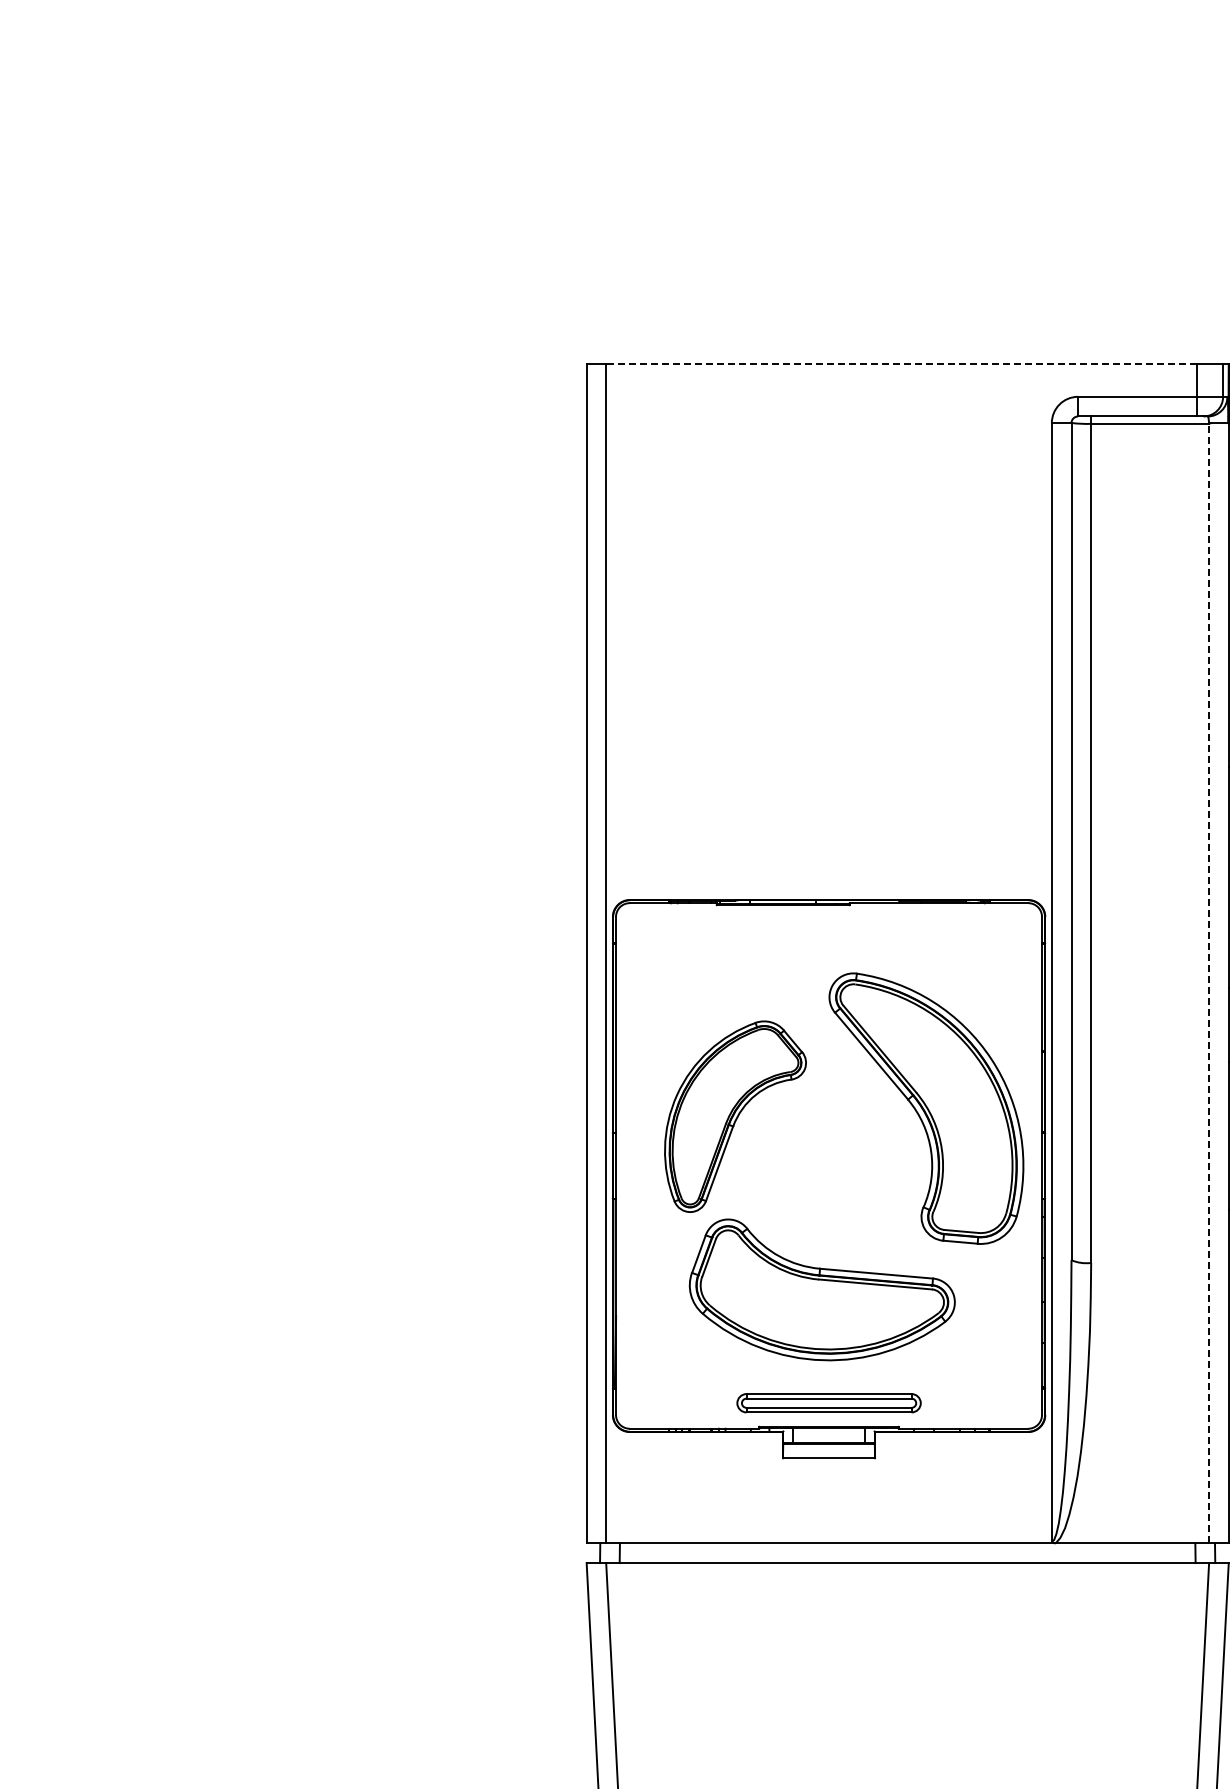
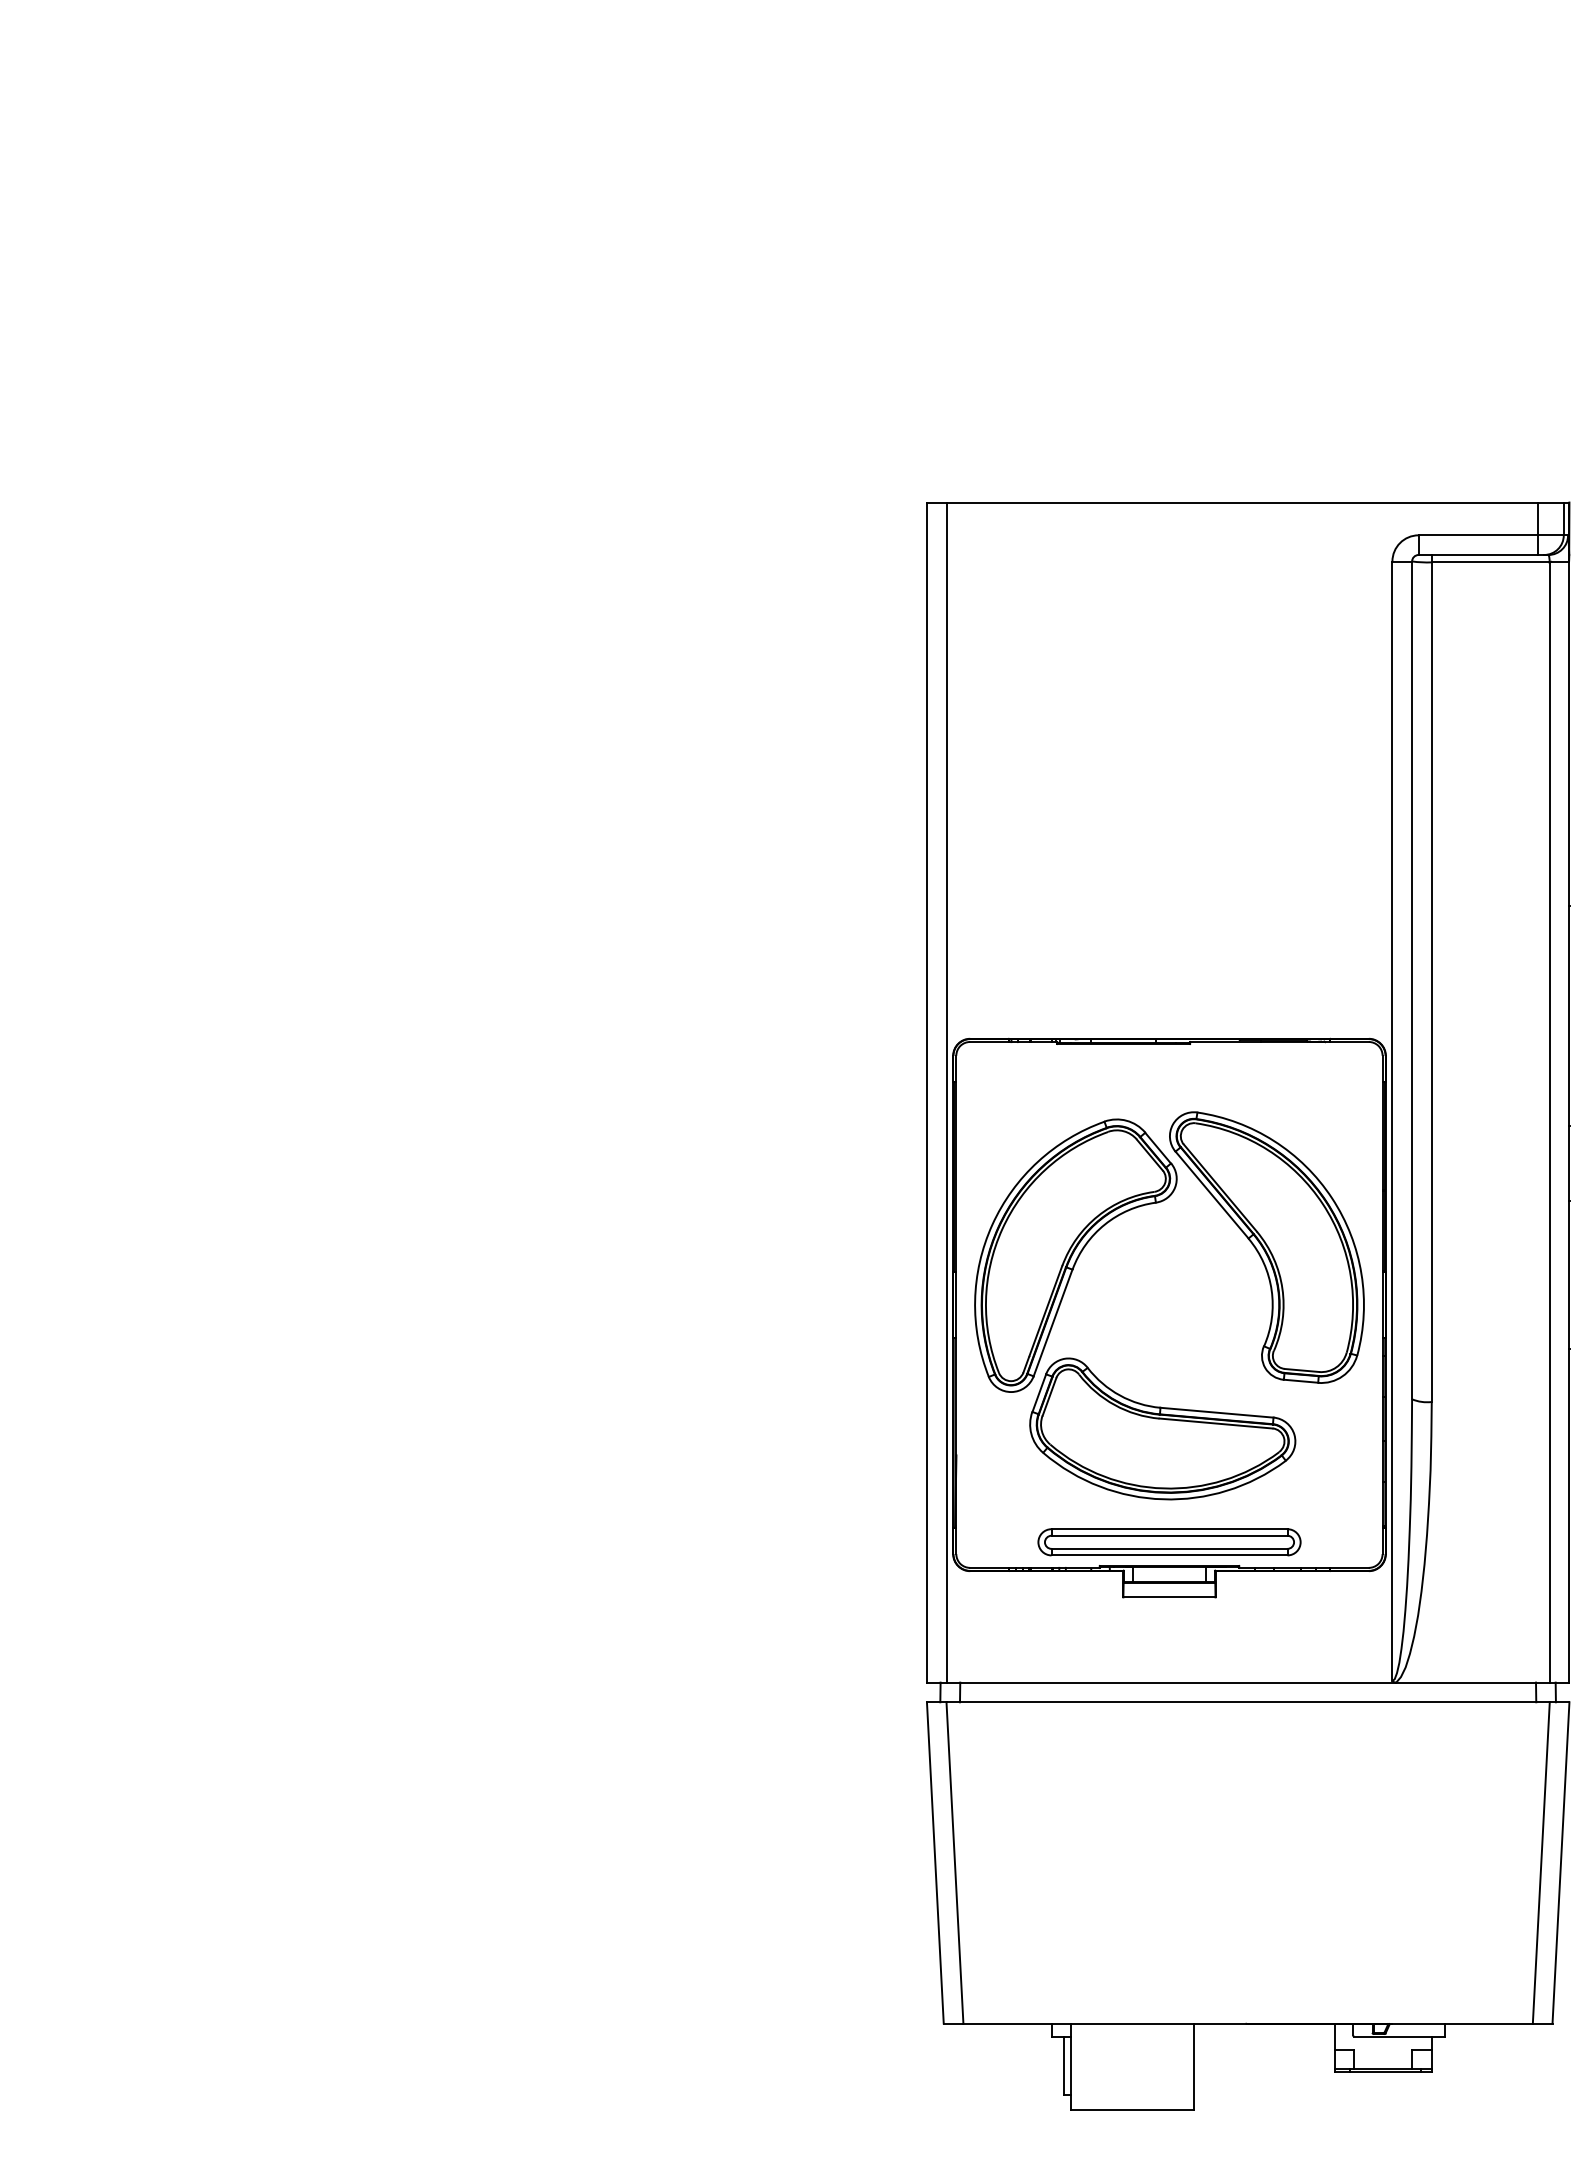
line: (901, 364) -> (1241, 502), dashed -> solid
line: (1208, 983) -> (1549, 1122), dashed -> solid
part: (735, 1116) -> (1075, 1255), size x1.43
part: (829, 1403) -> (1169, 1542), size x1.43

